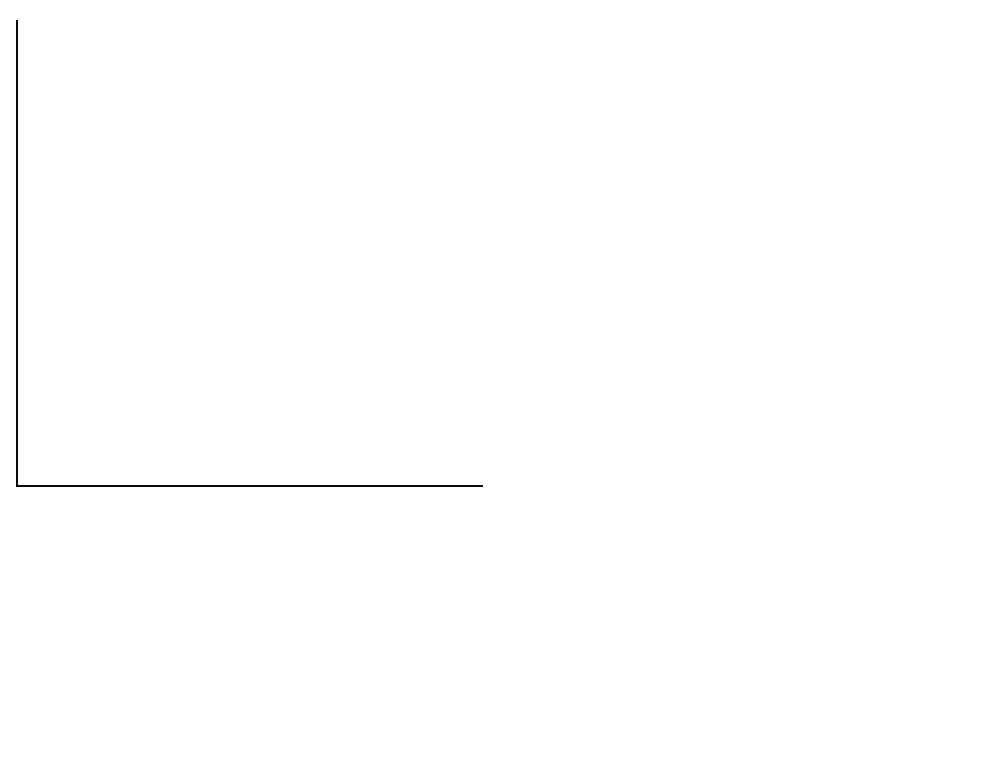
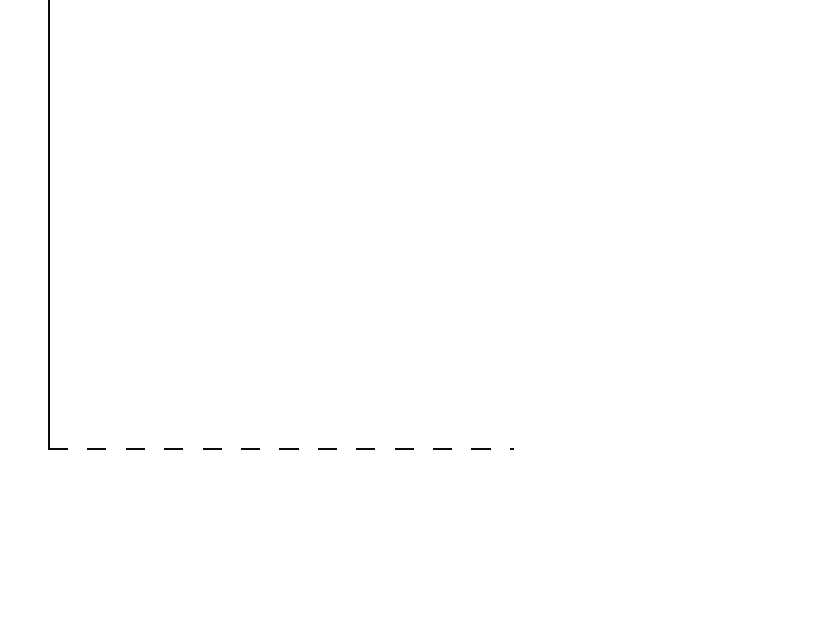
line: (249, 486) -> (281, 449), solid -> dashed

